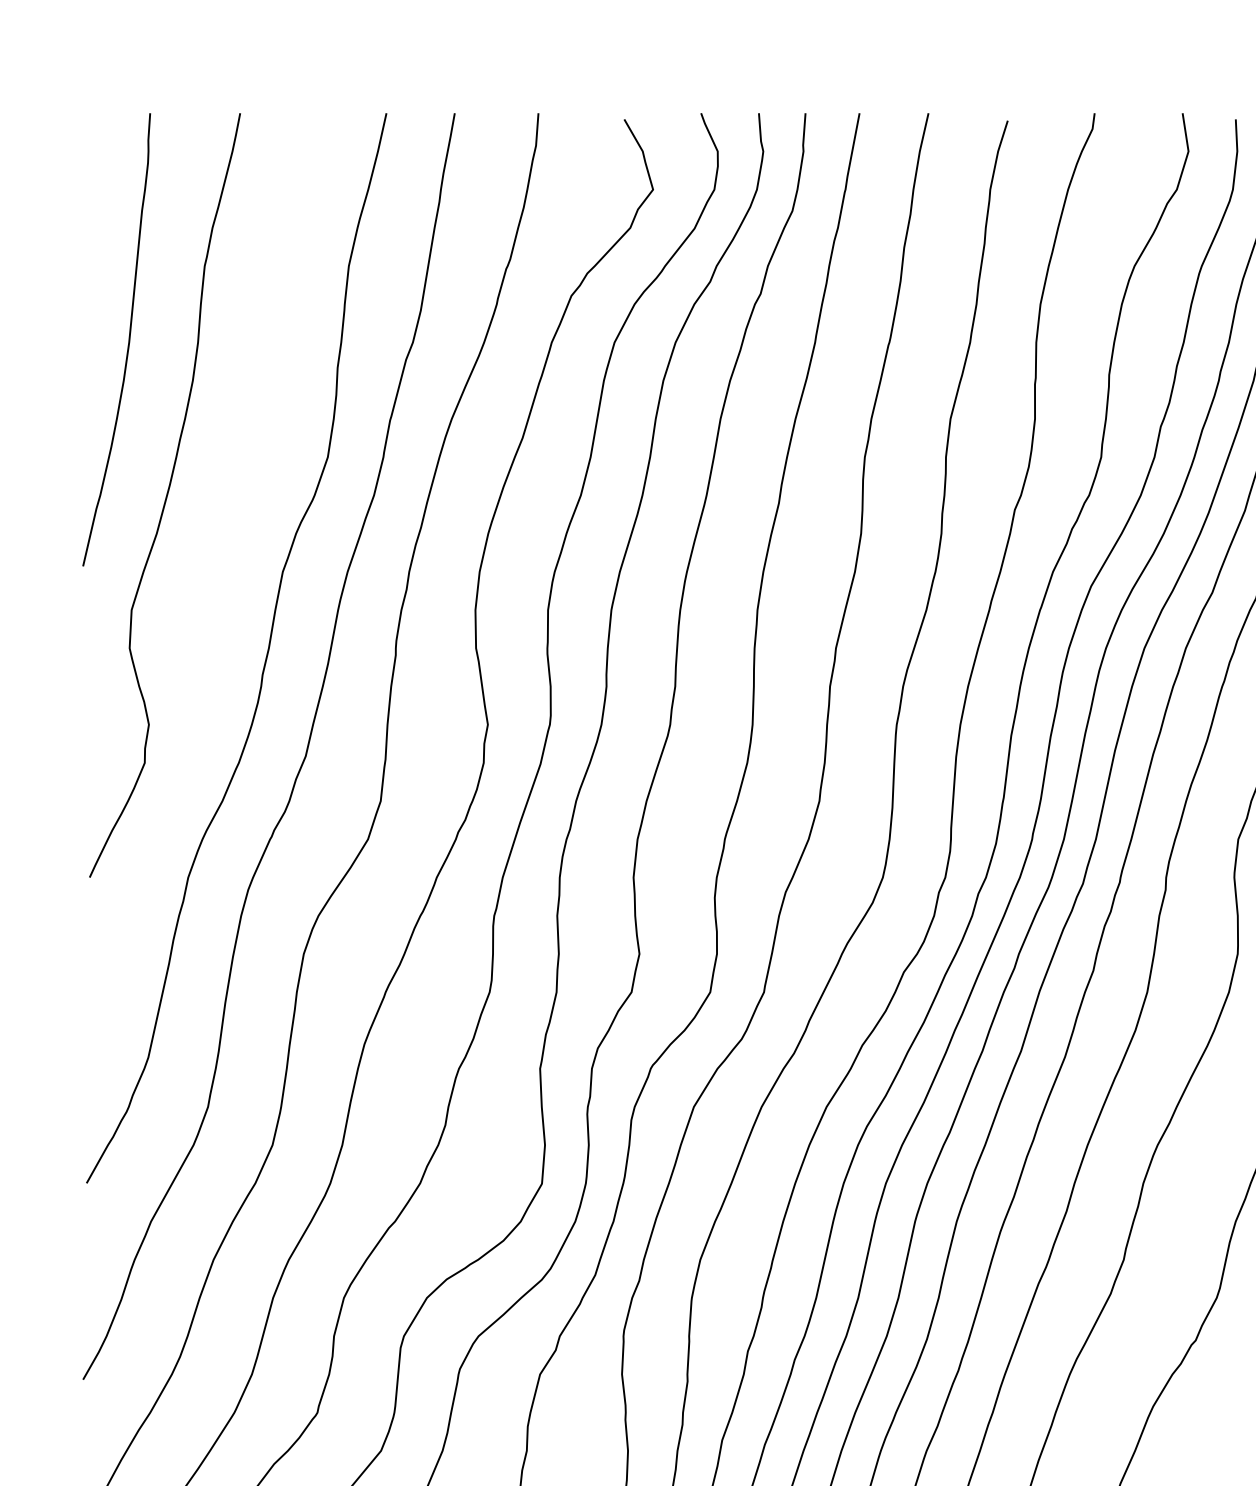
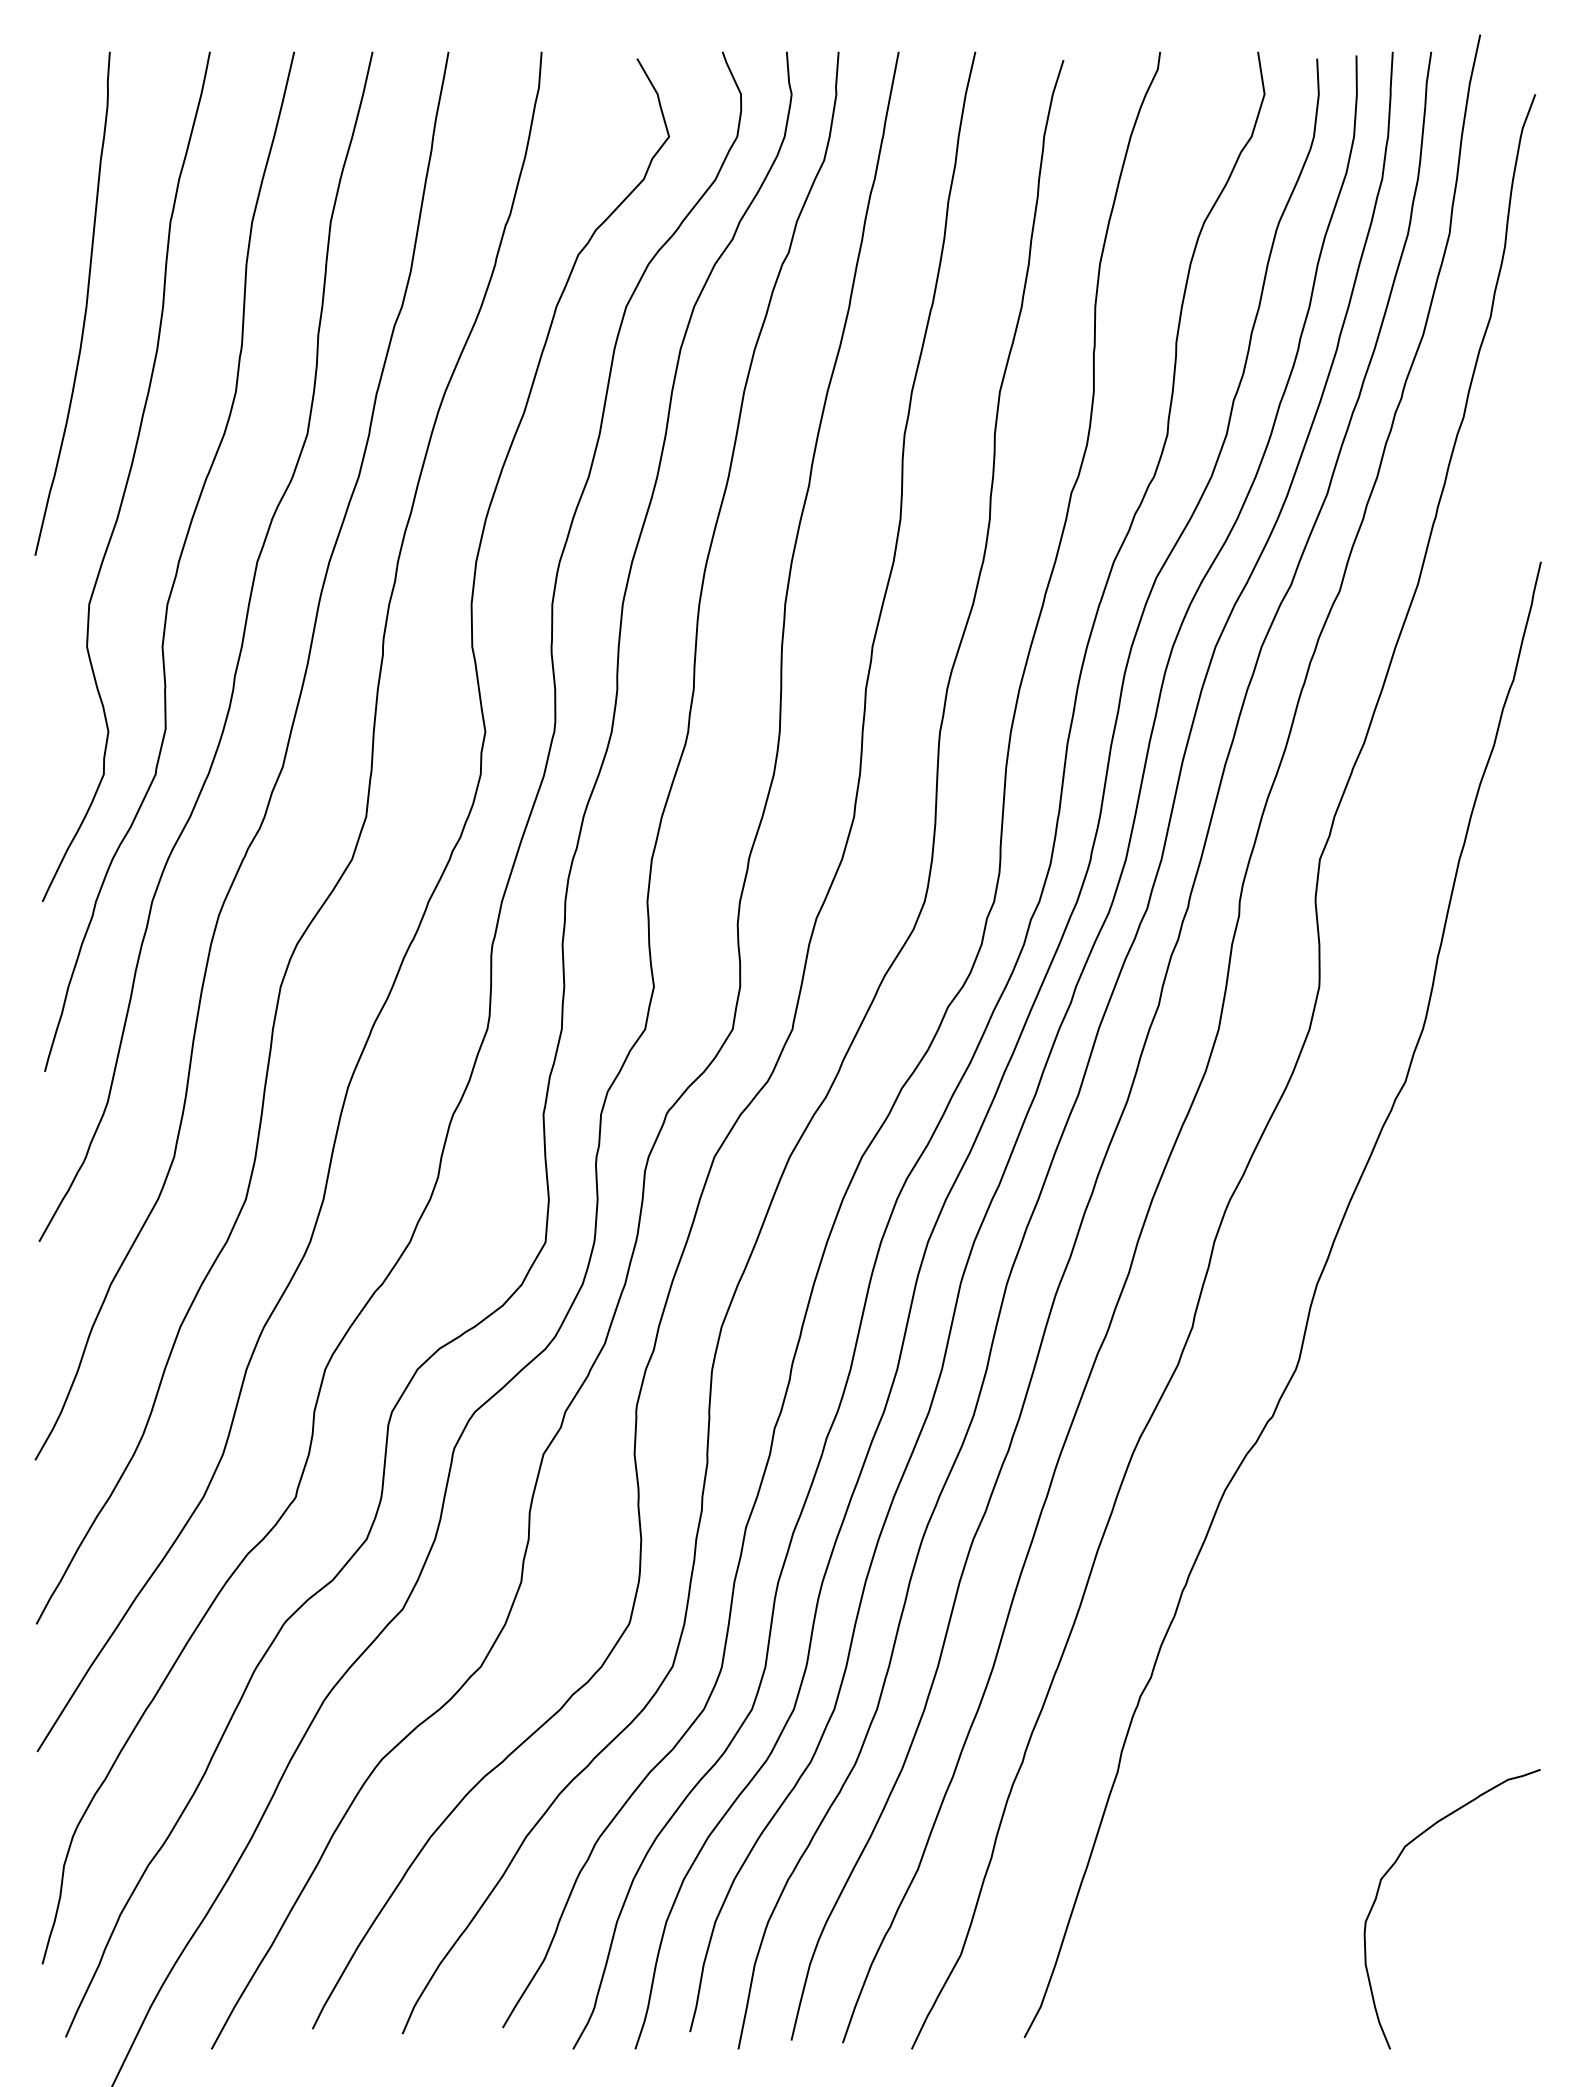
curve: (211, 572) -> (177, 562), added

